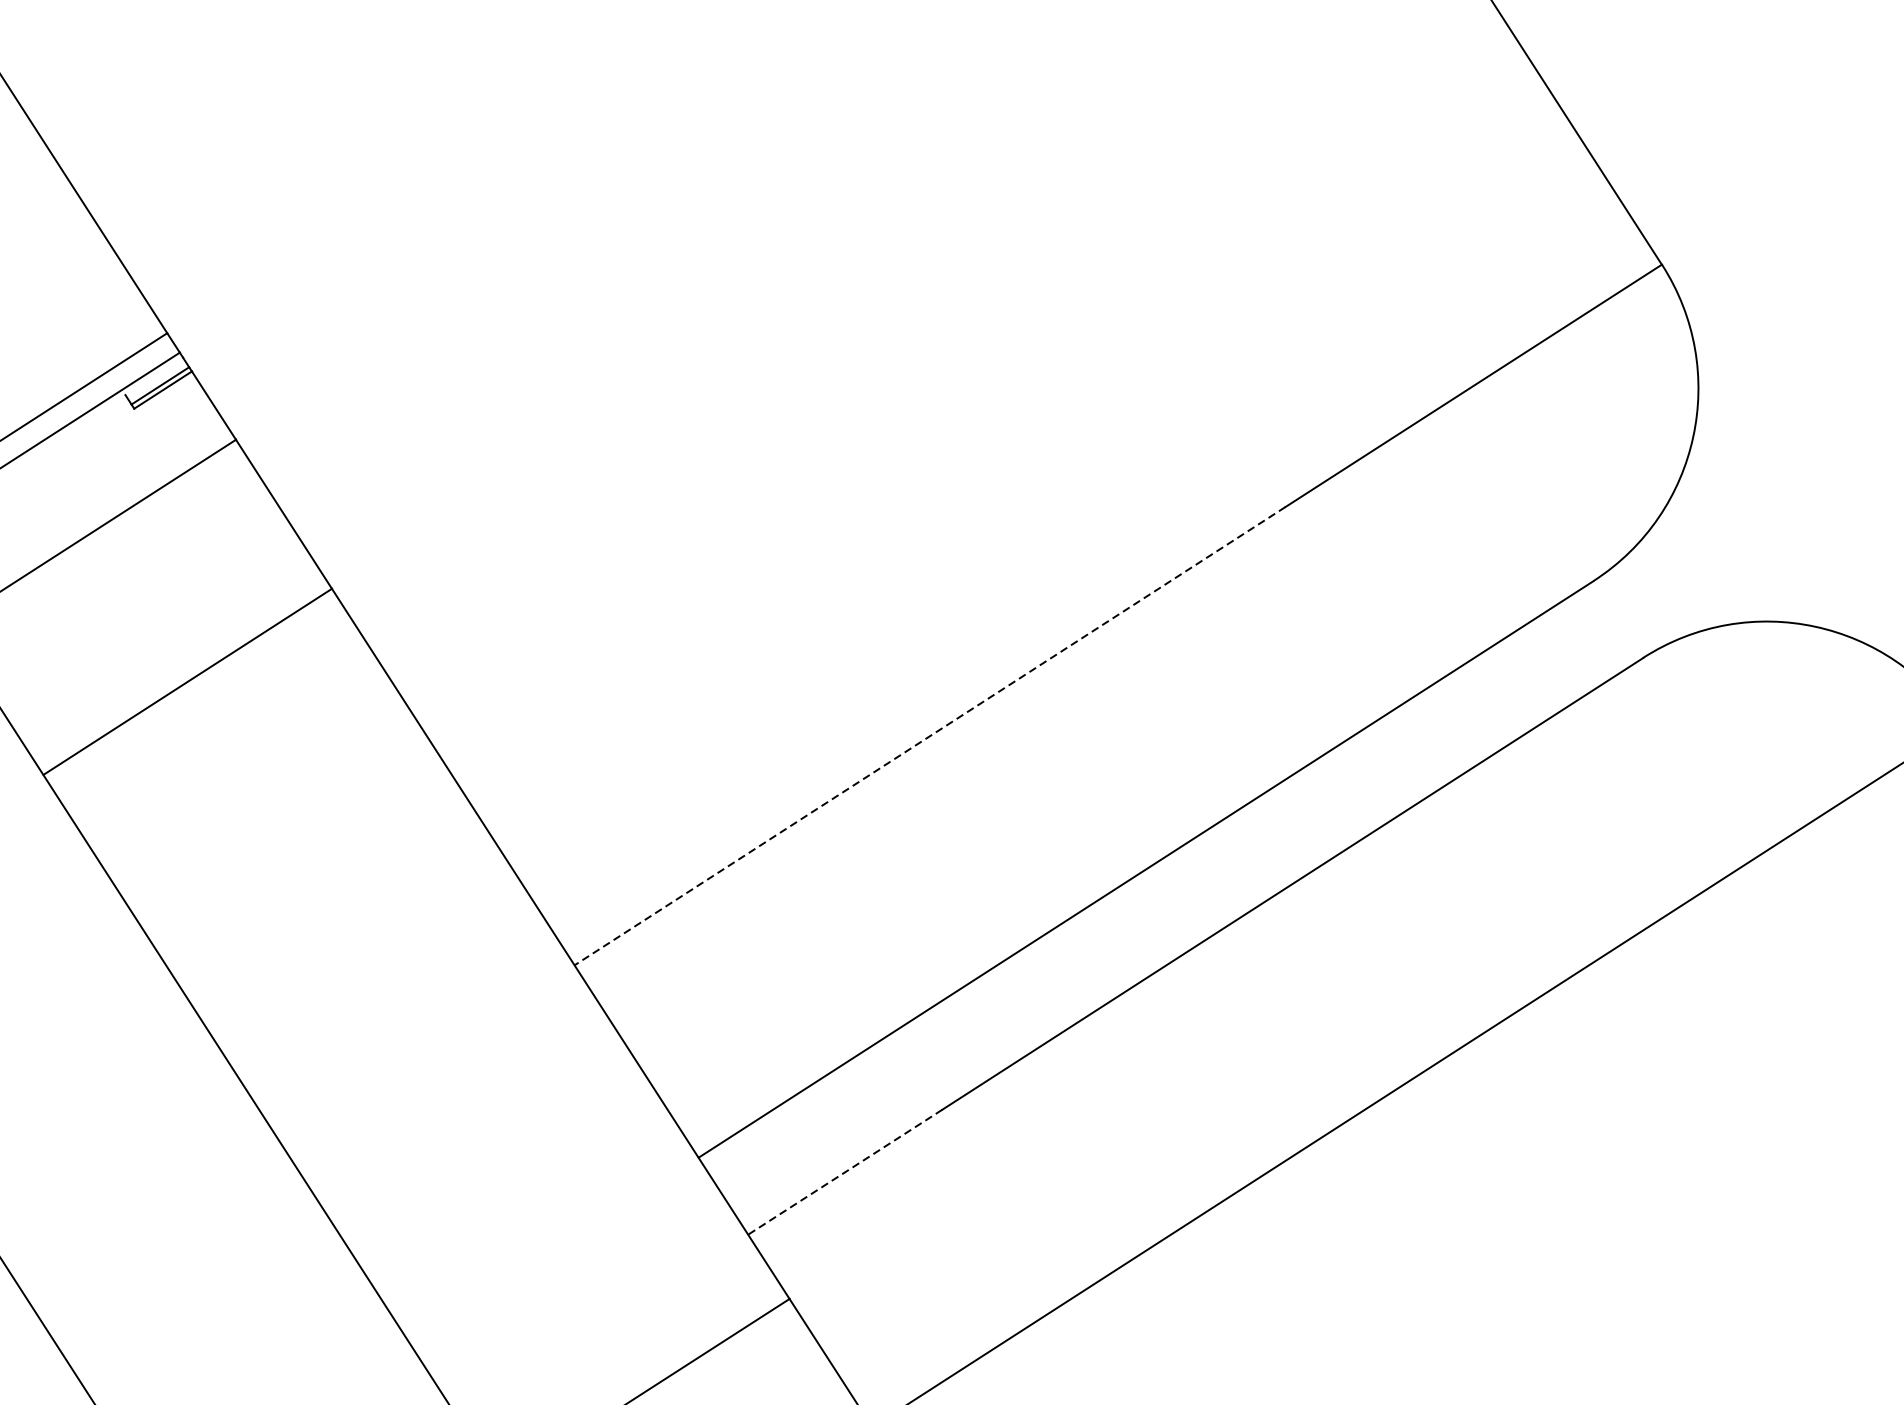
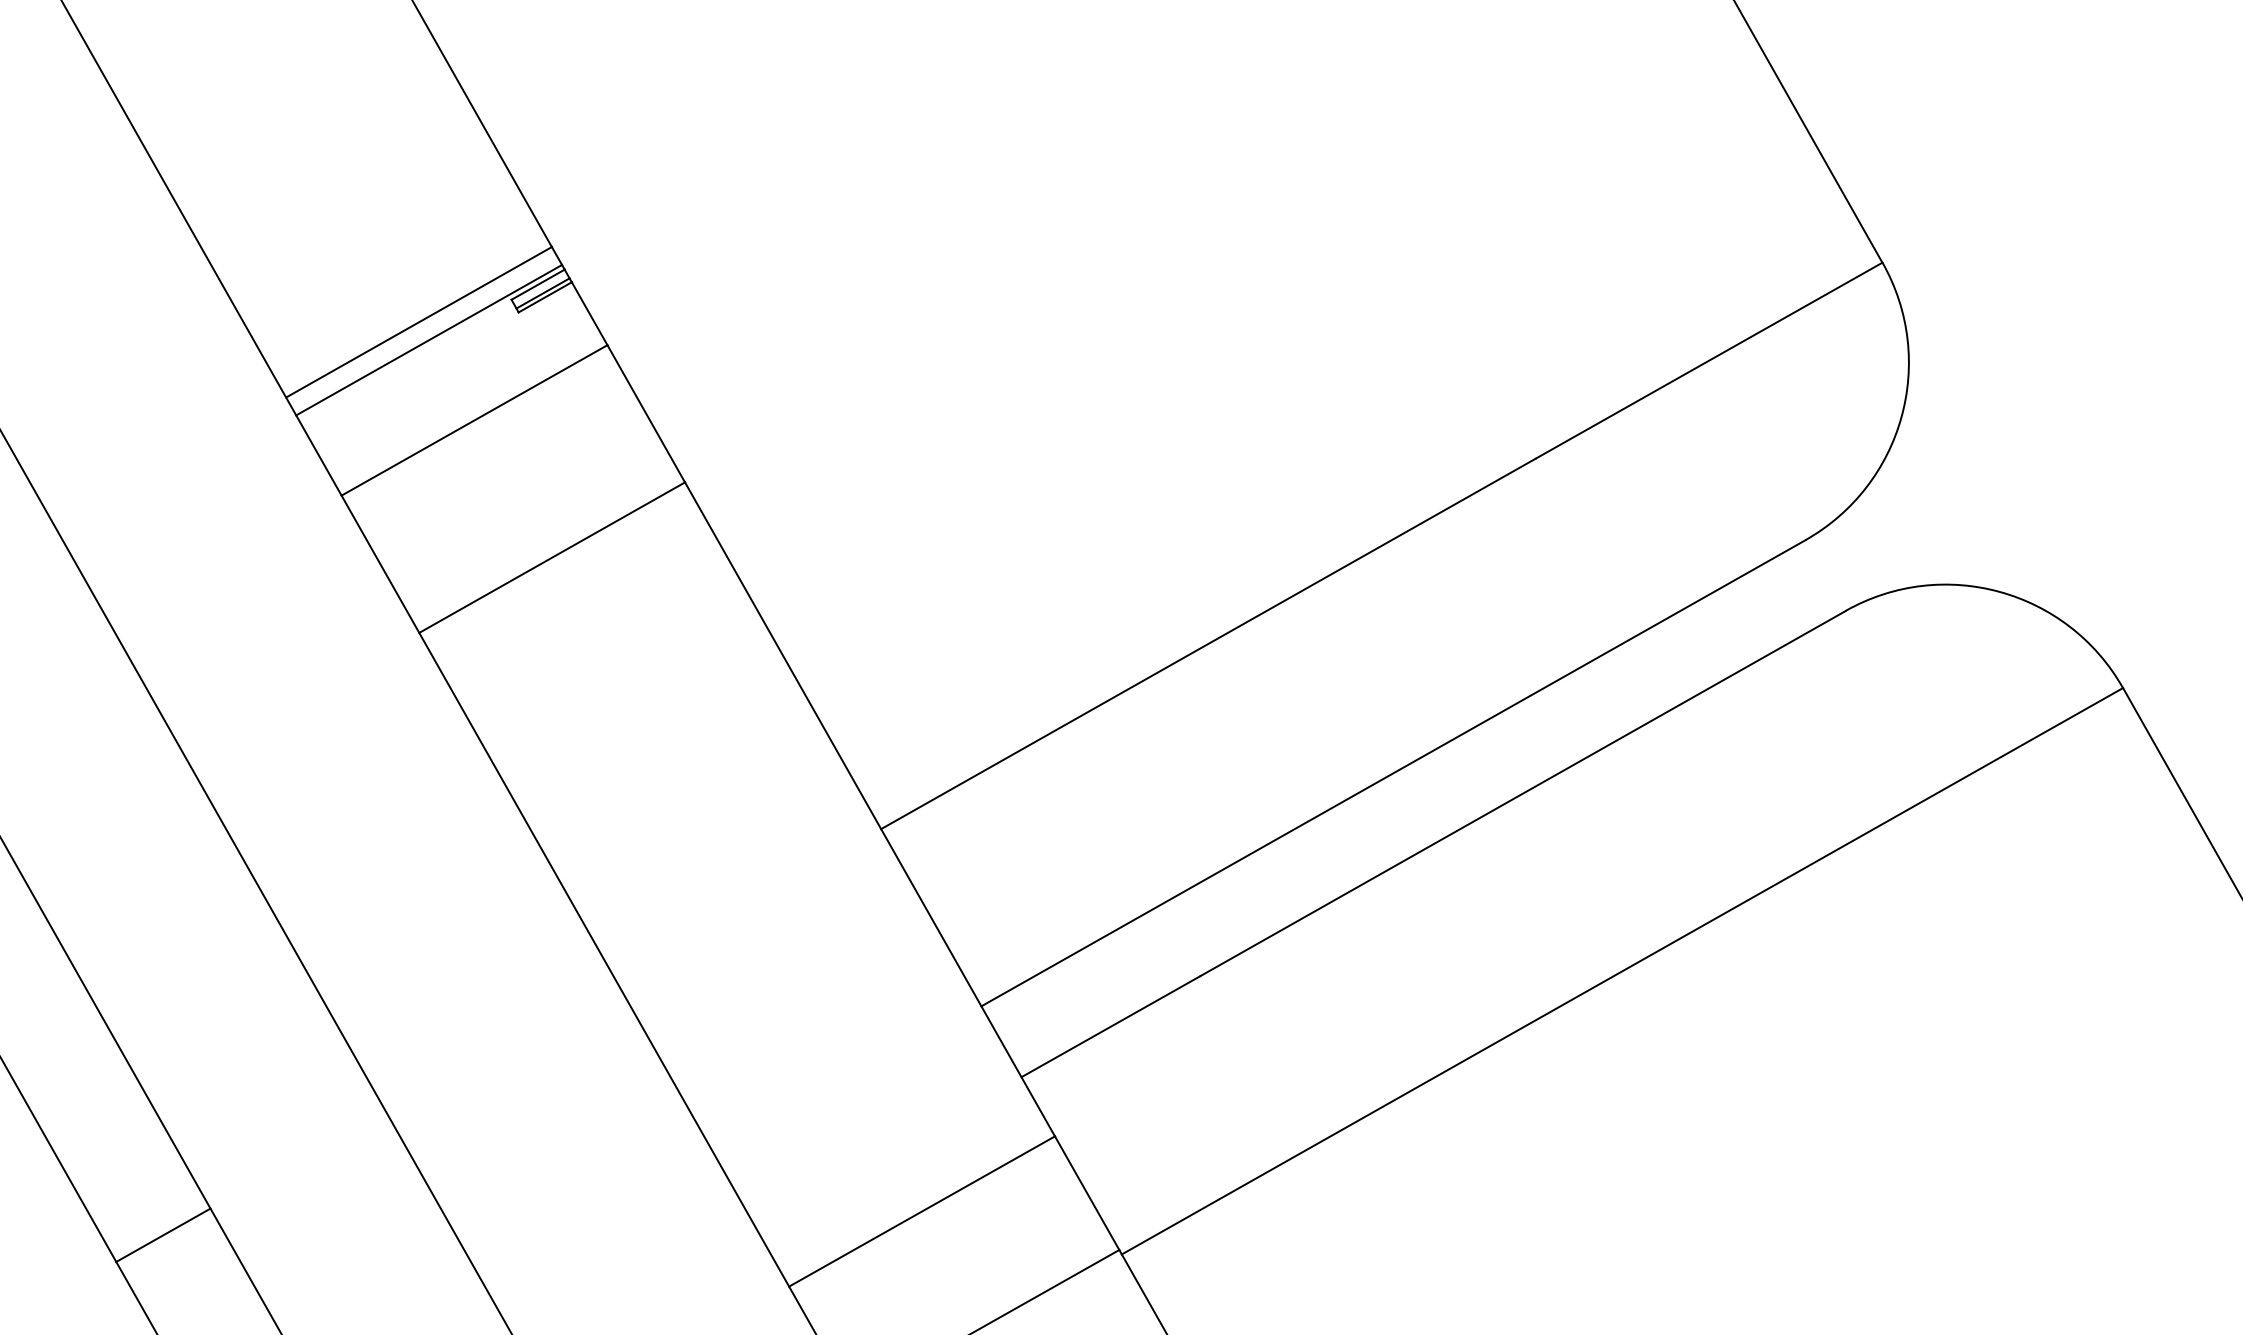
line: (153, 376) -> (537, 284), added
line: (930, 736) -> (1208, 644), dashed -> solid
line: (844, 1172) -> (1110, 1026), dashed -> solid

